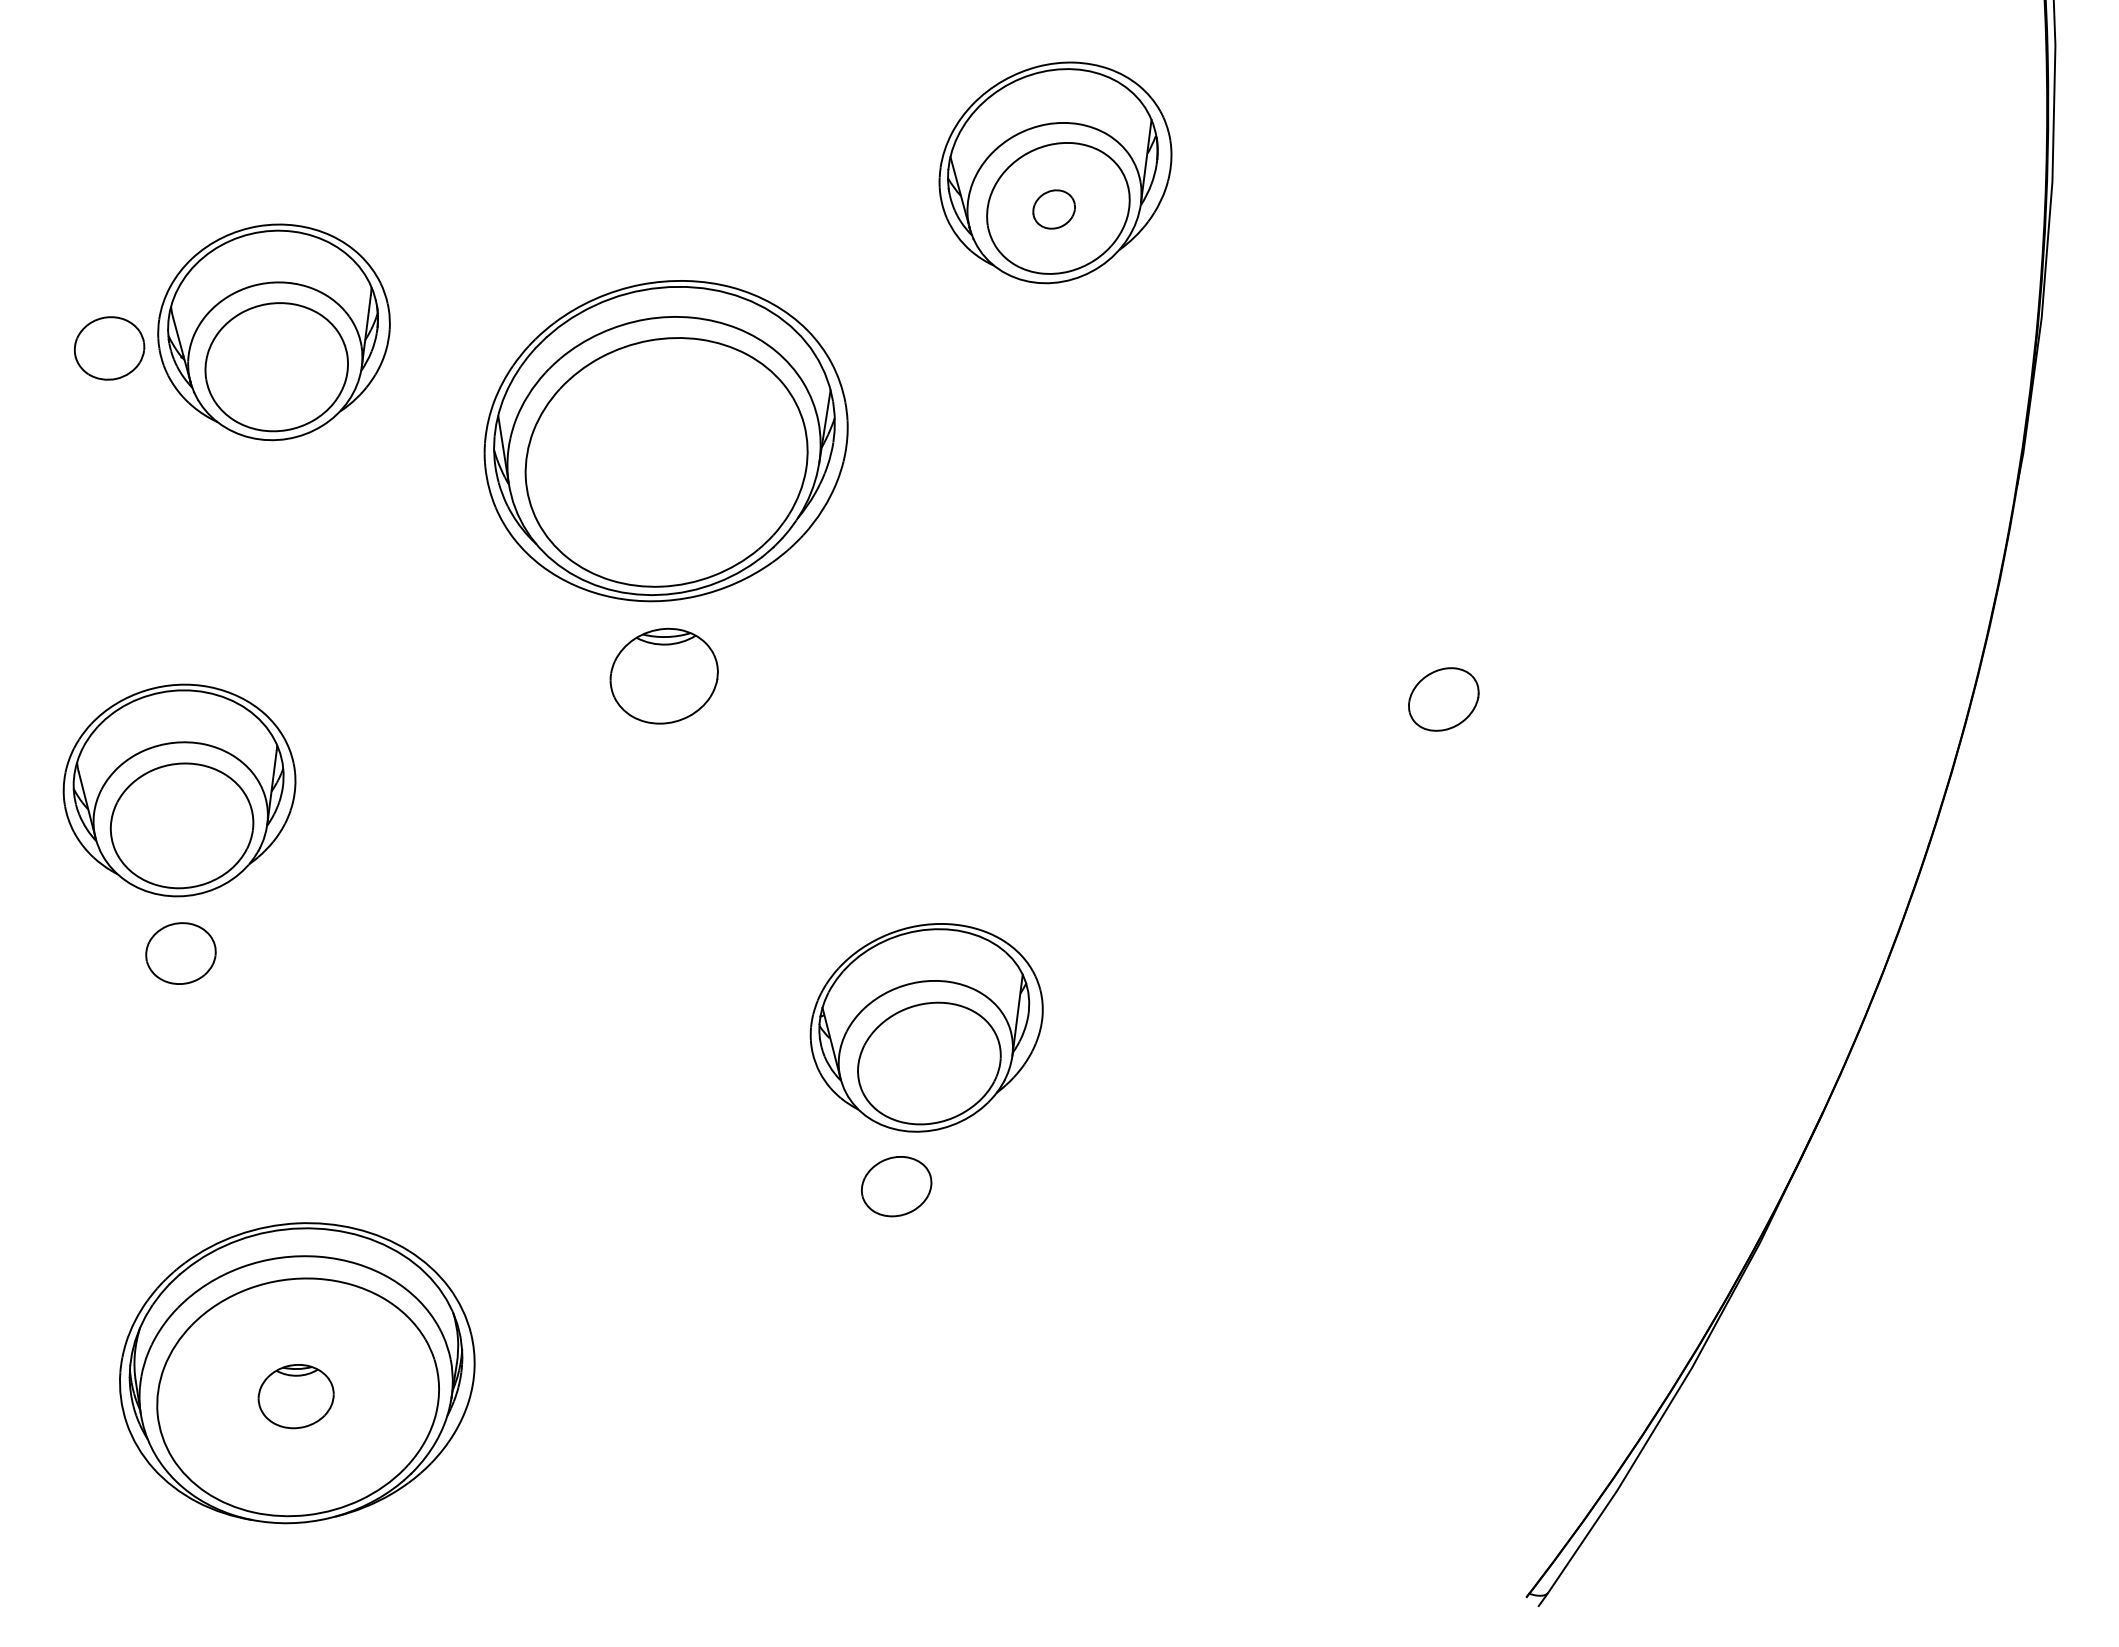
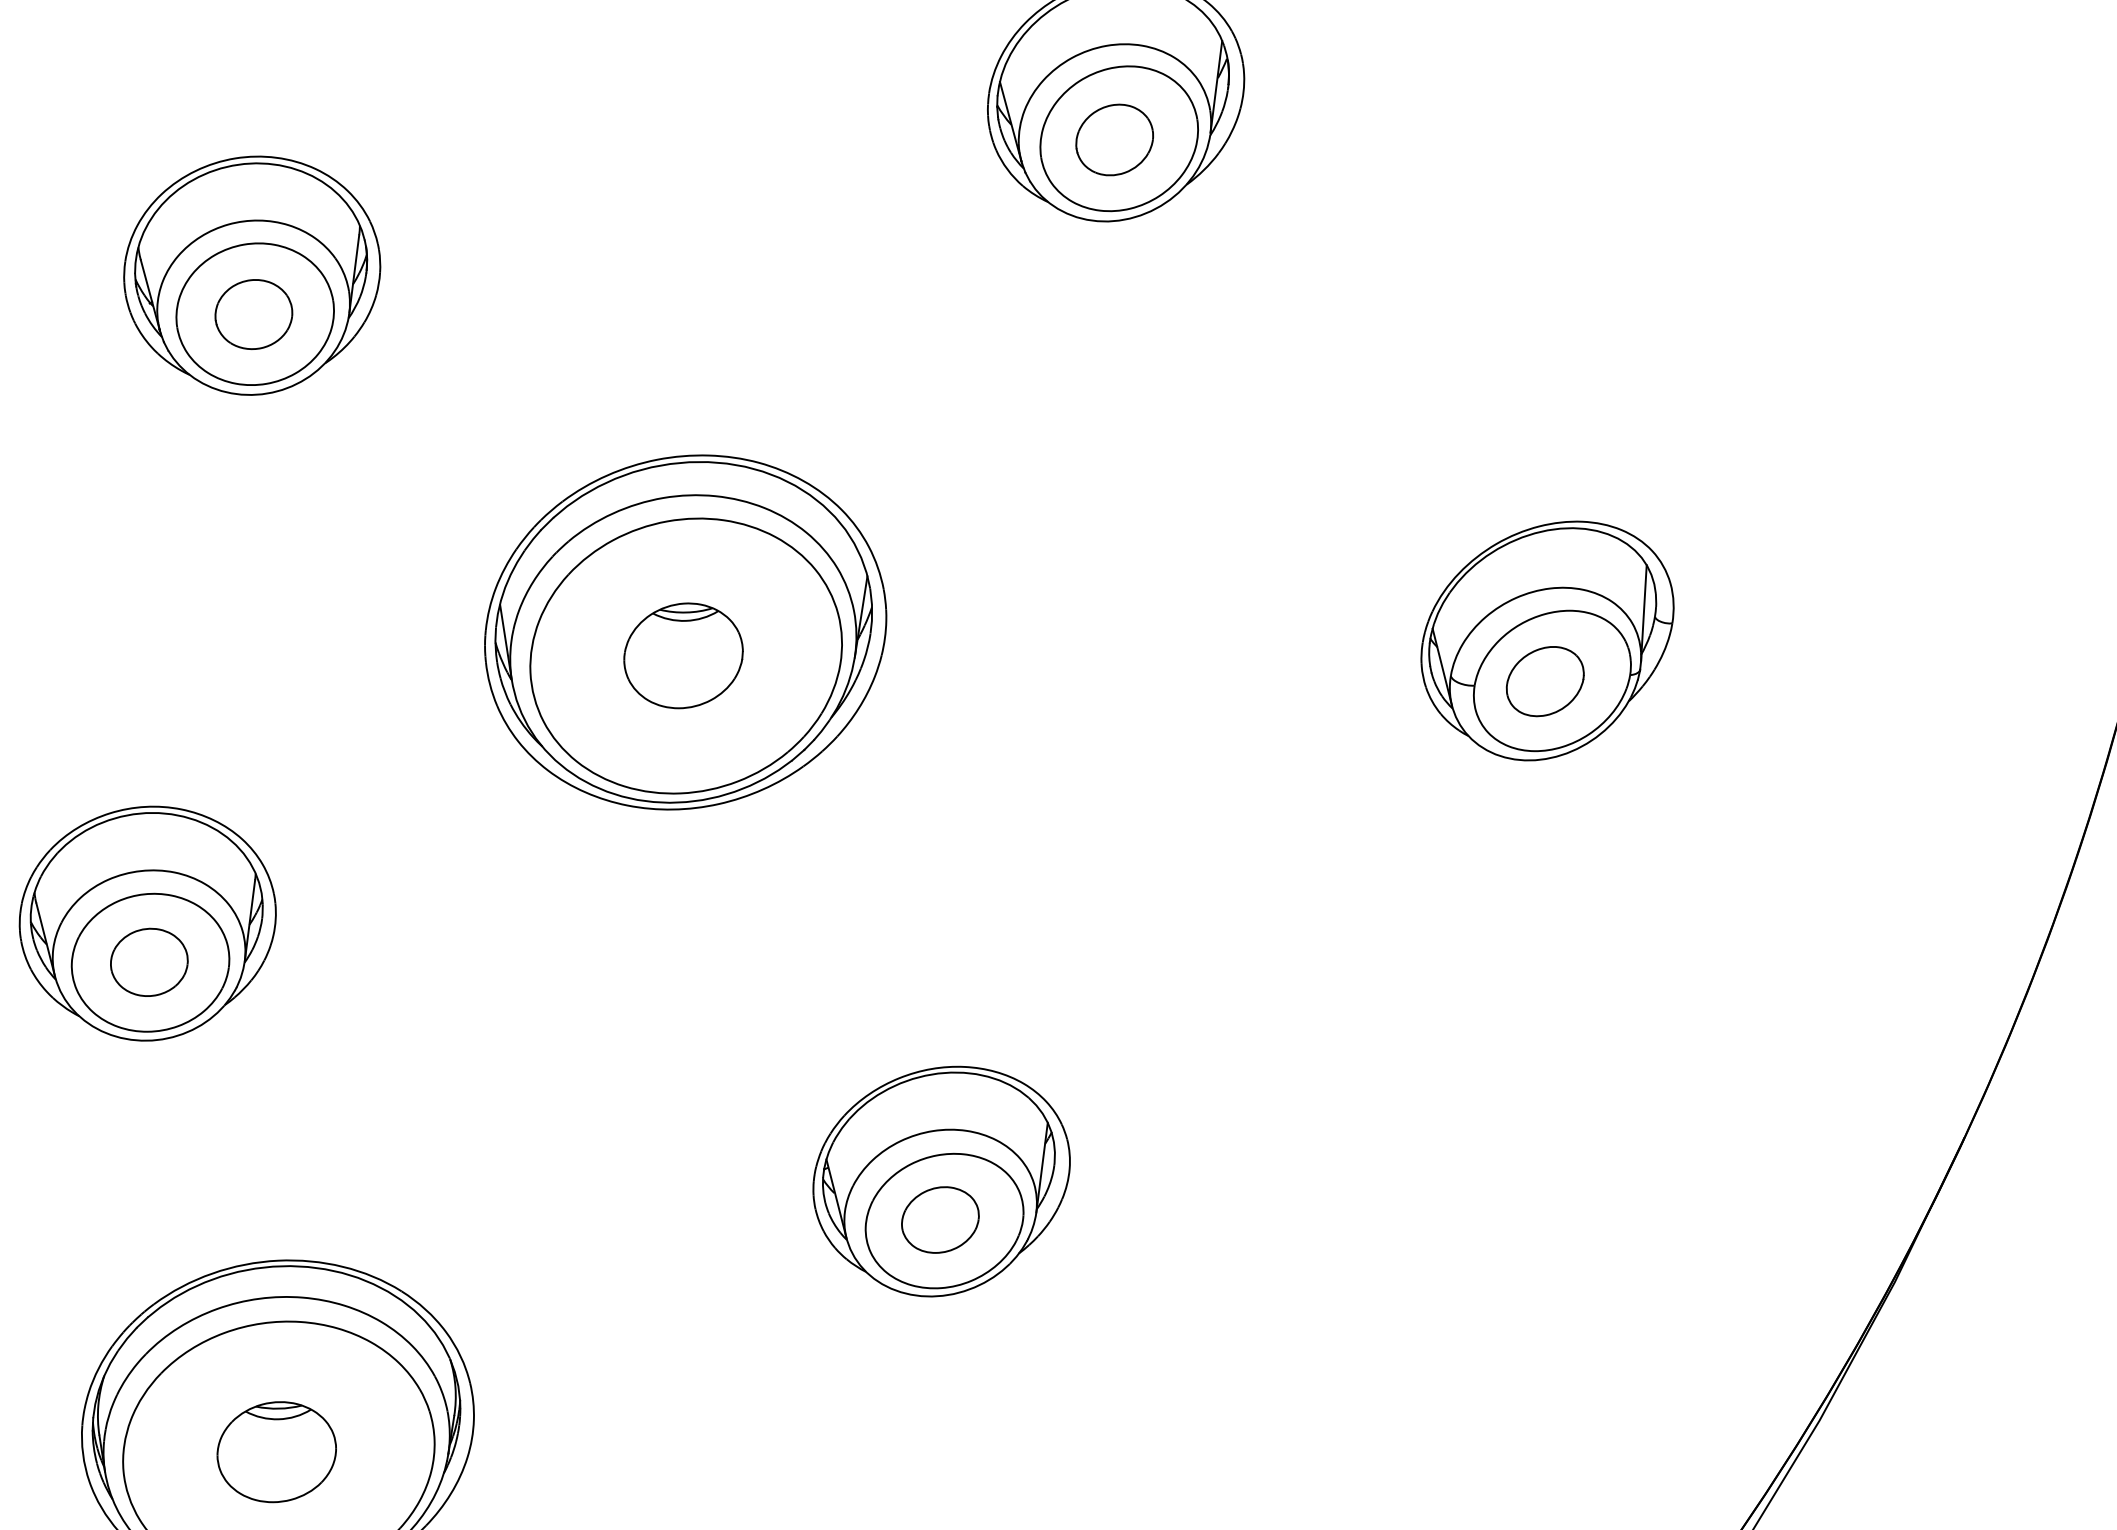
part: (1053, 209) -> (1113, 139), size x1.67
part: (109, 348) -> (253, 314), moved
part: (665, 441) -> (684, 632), moved
part: (1445, 662) -> (1547, 640), added
part: (179, 790) -> (147, 923), moved
part: (926, 1027) -> (941, 1181), moved
part: (295, 1396) -> (275, 1452), size x1.43

